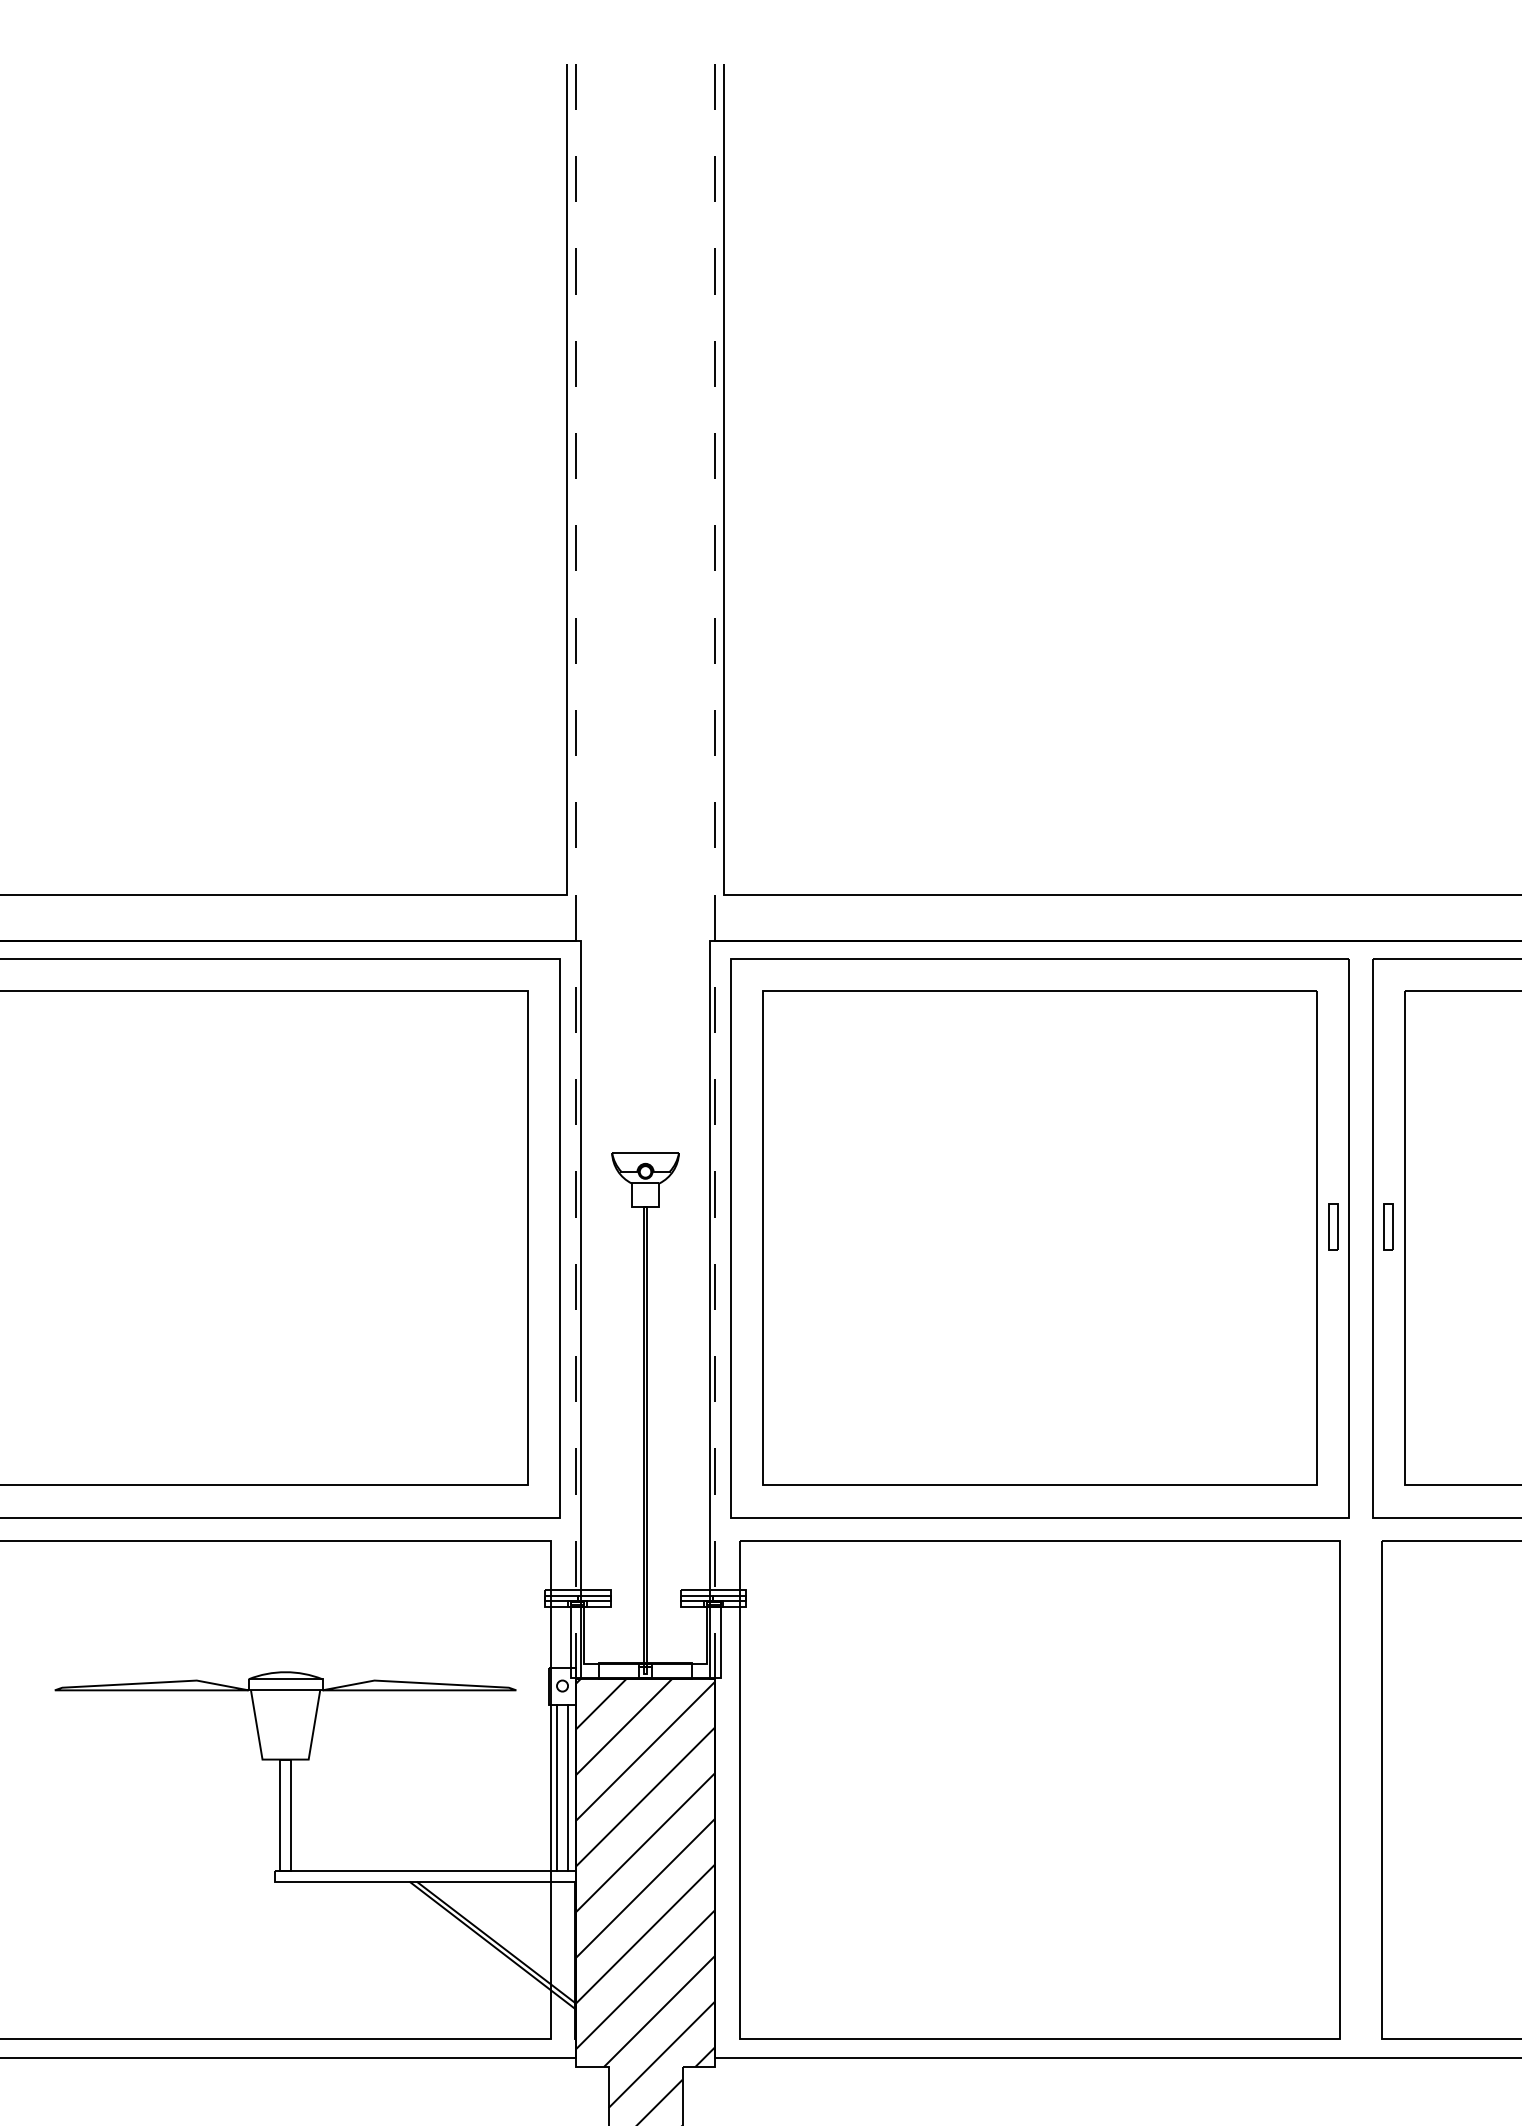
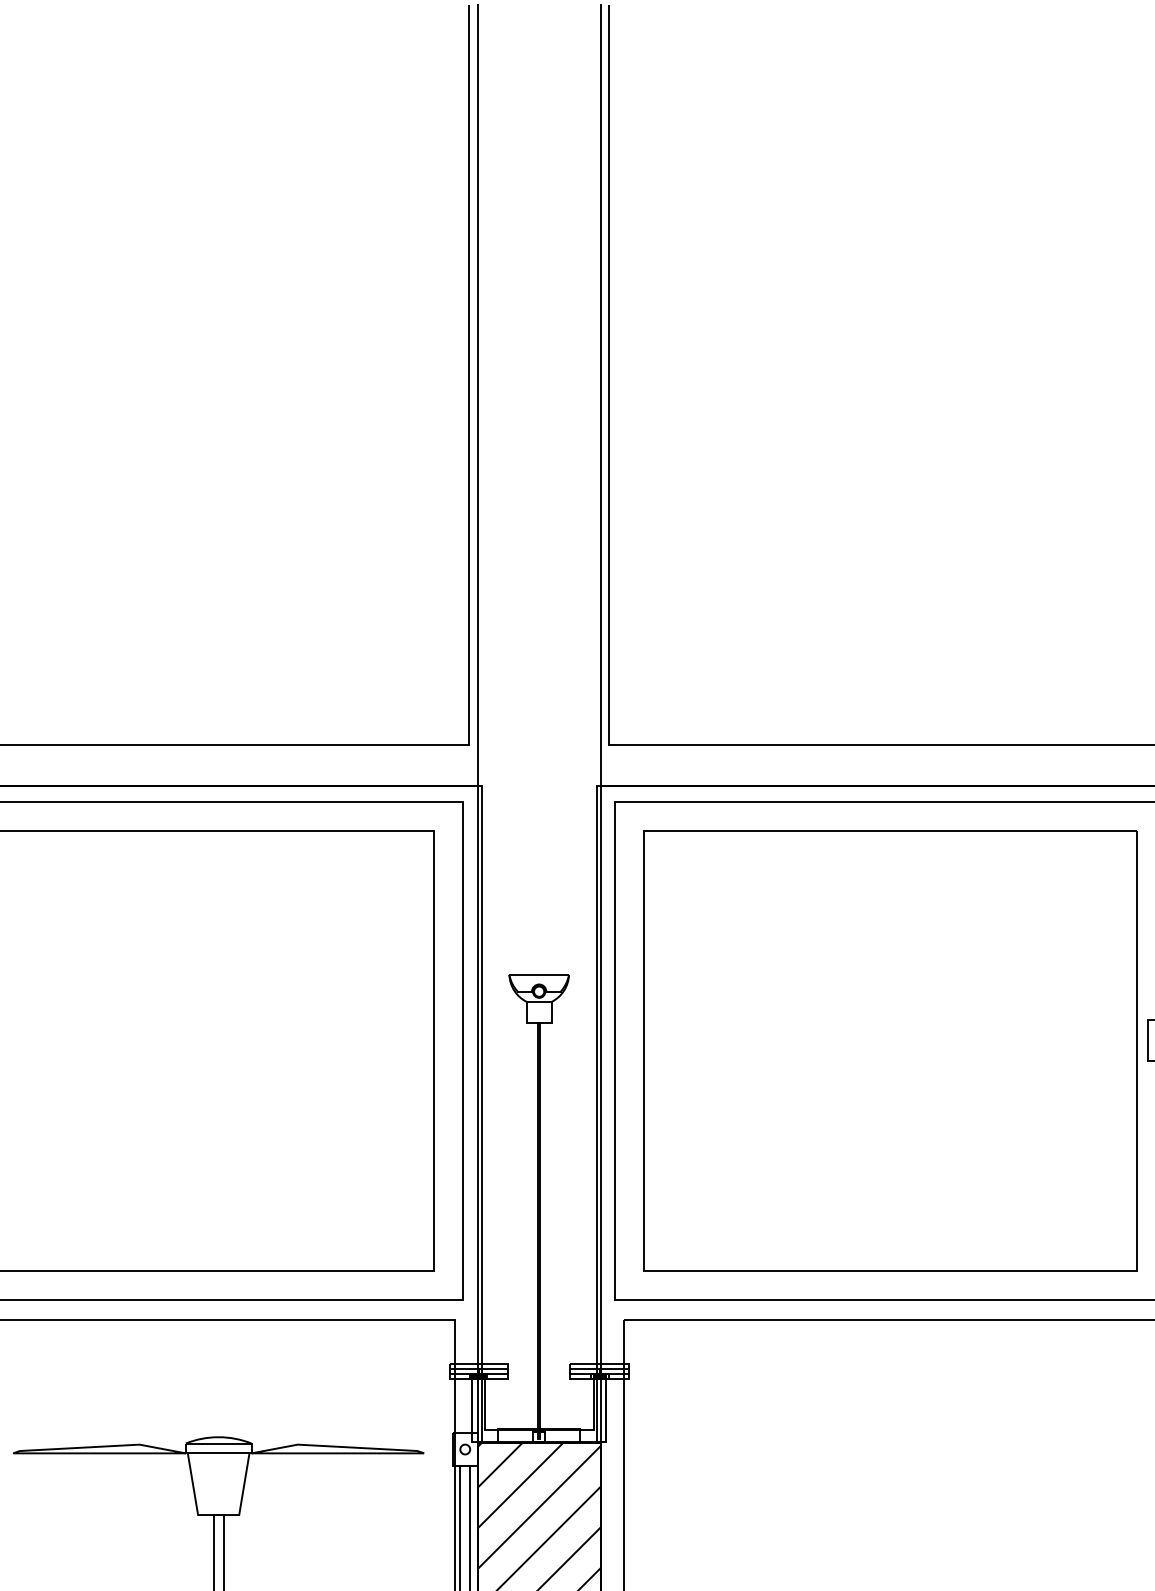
line: (576, 871) -> (477, 724), dashed -> solid
line: (714, 871) -> (600, 724), dashed -> solid

